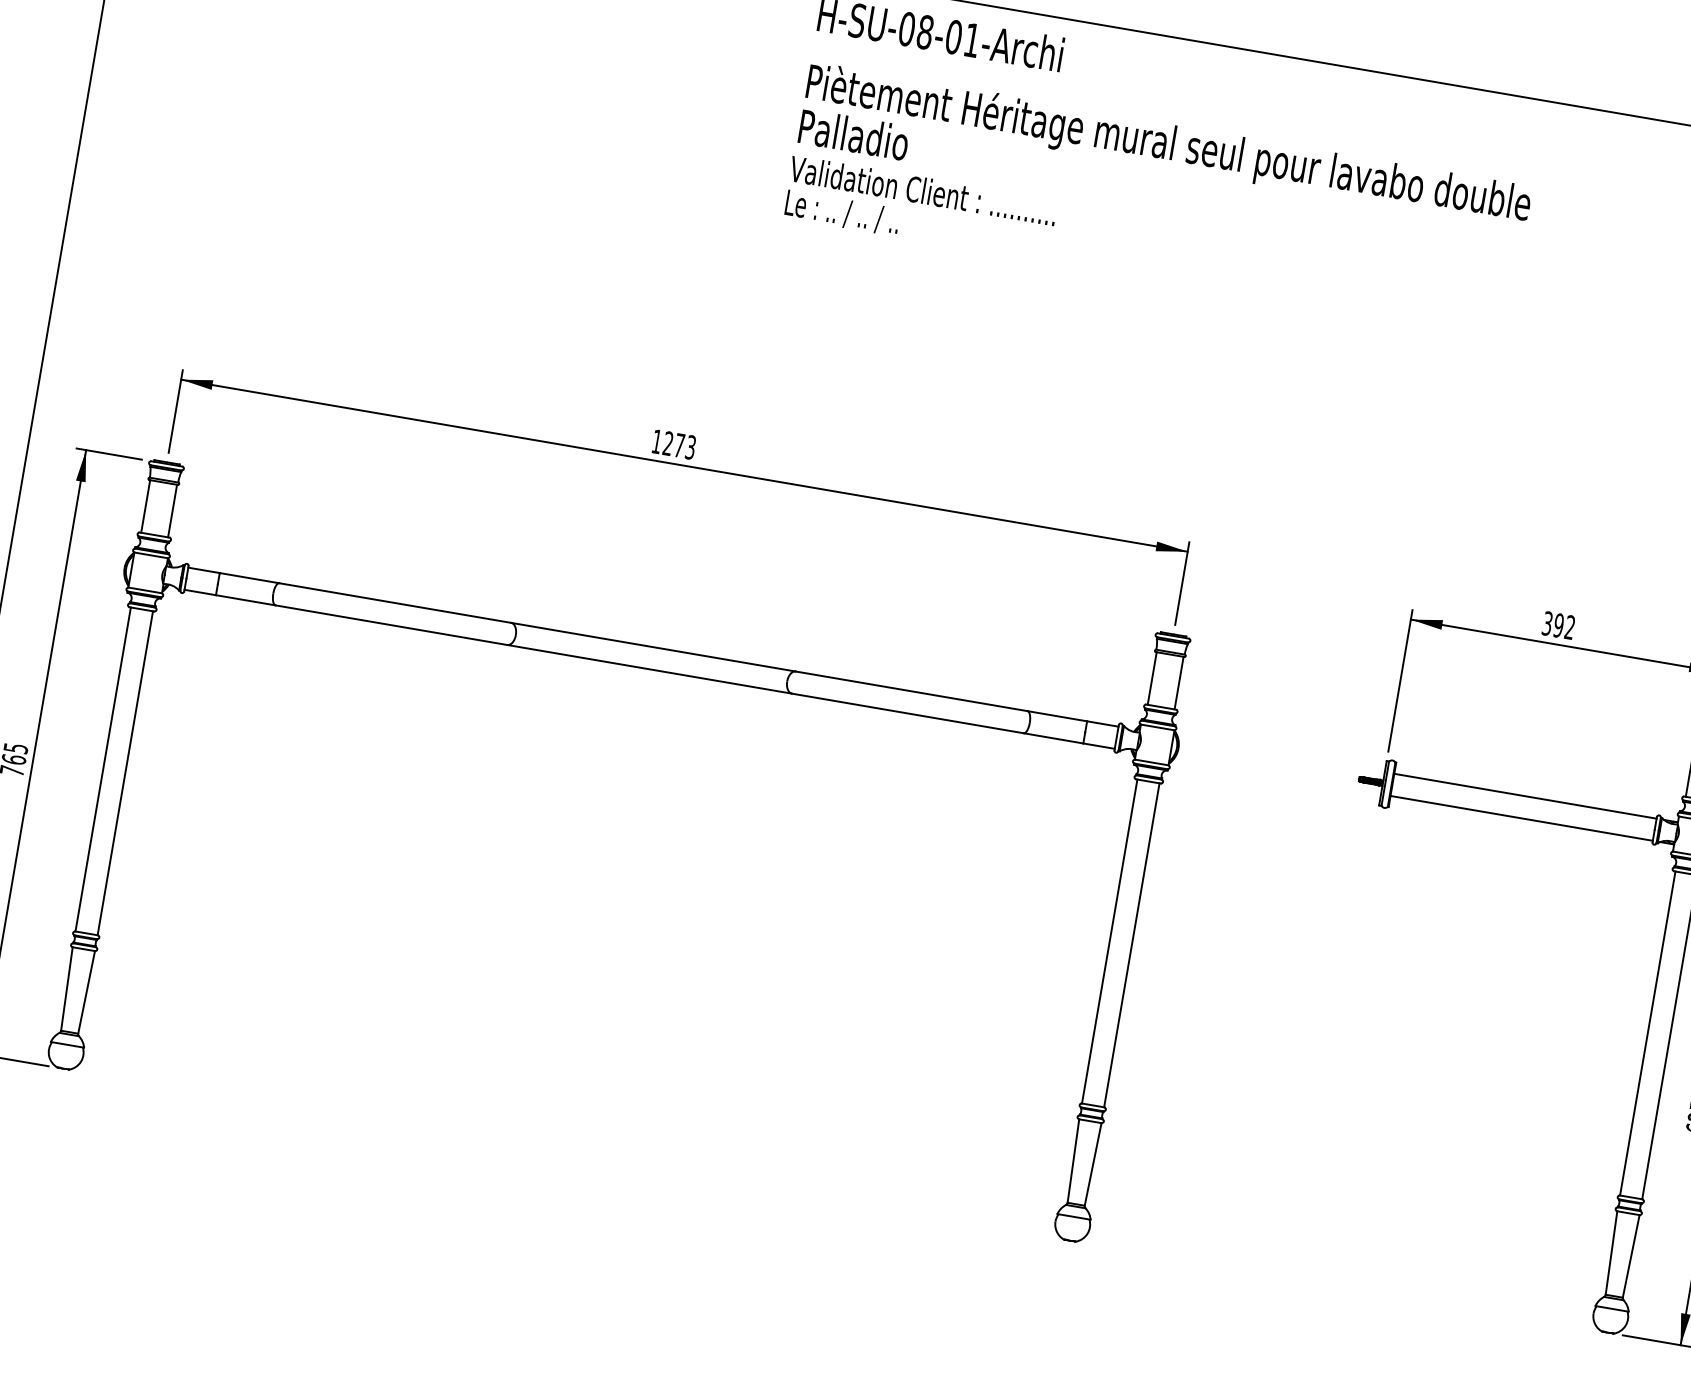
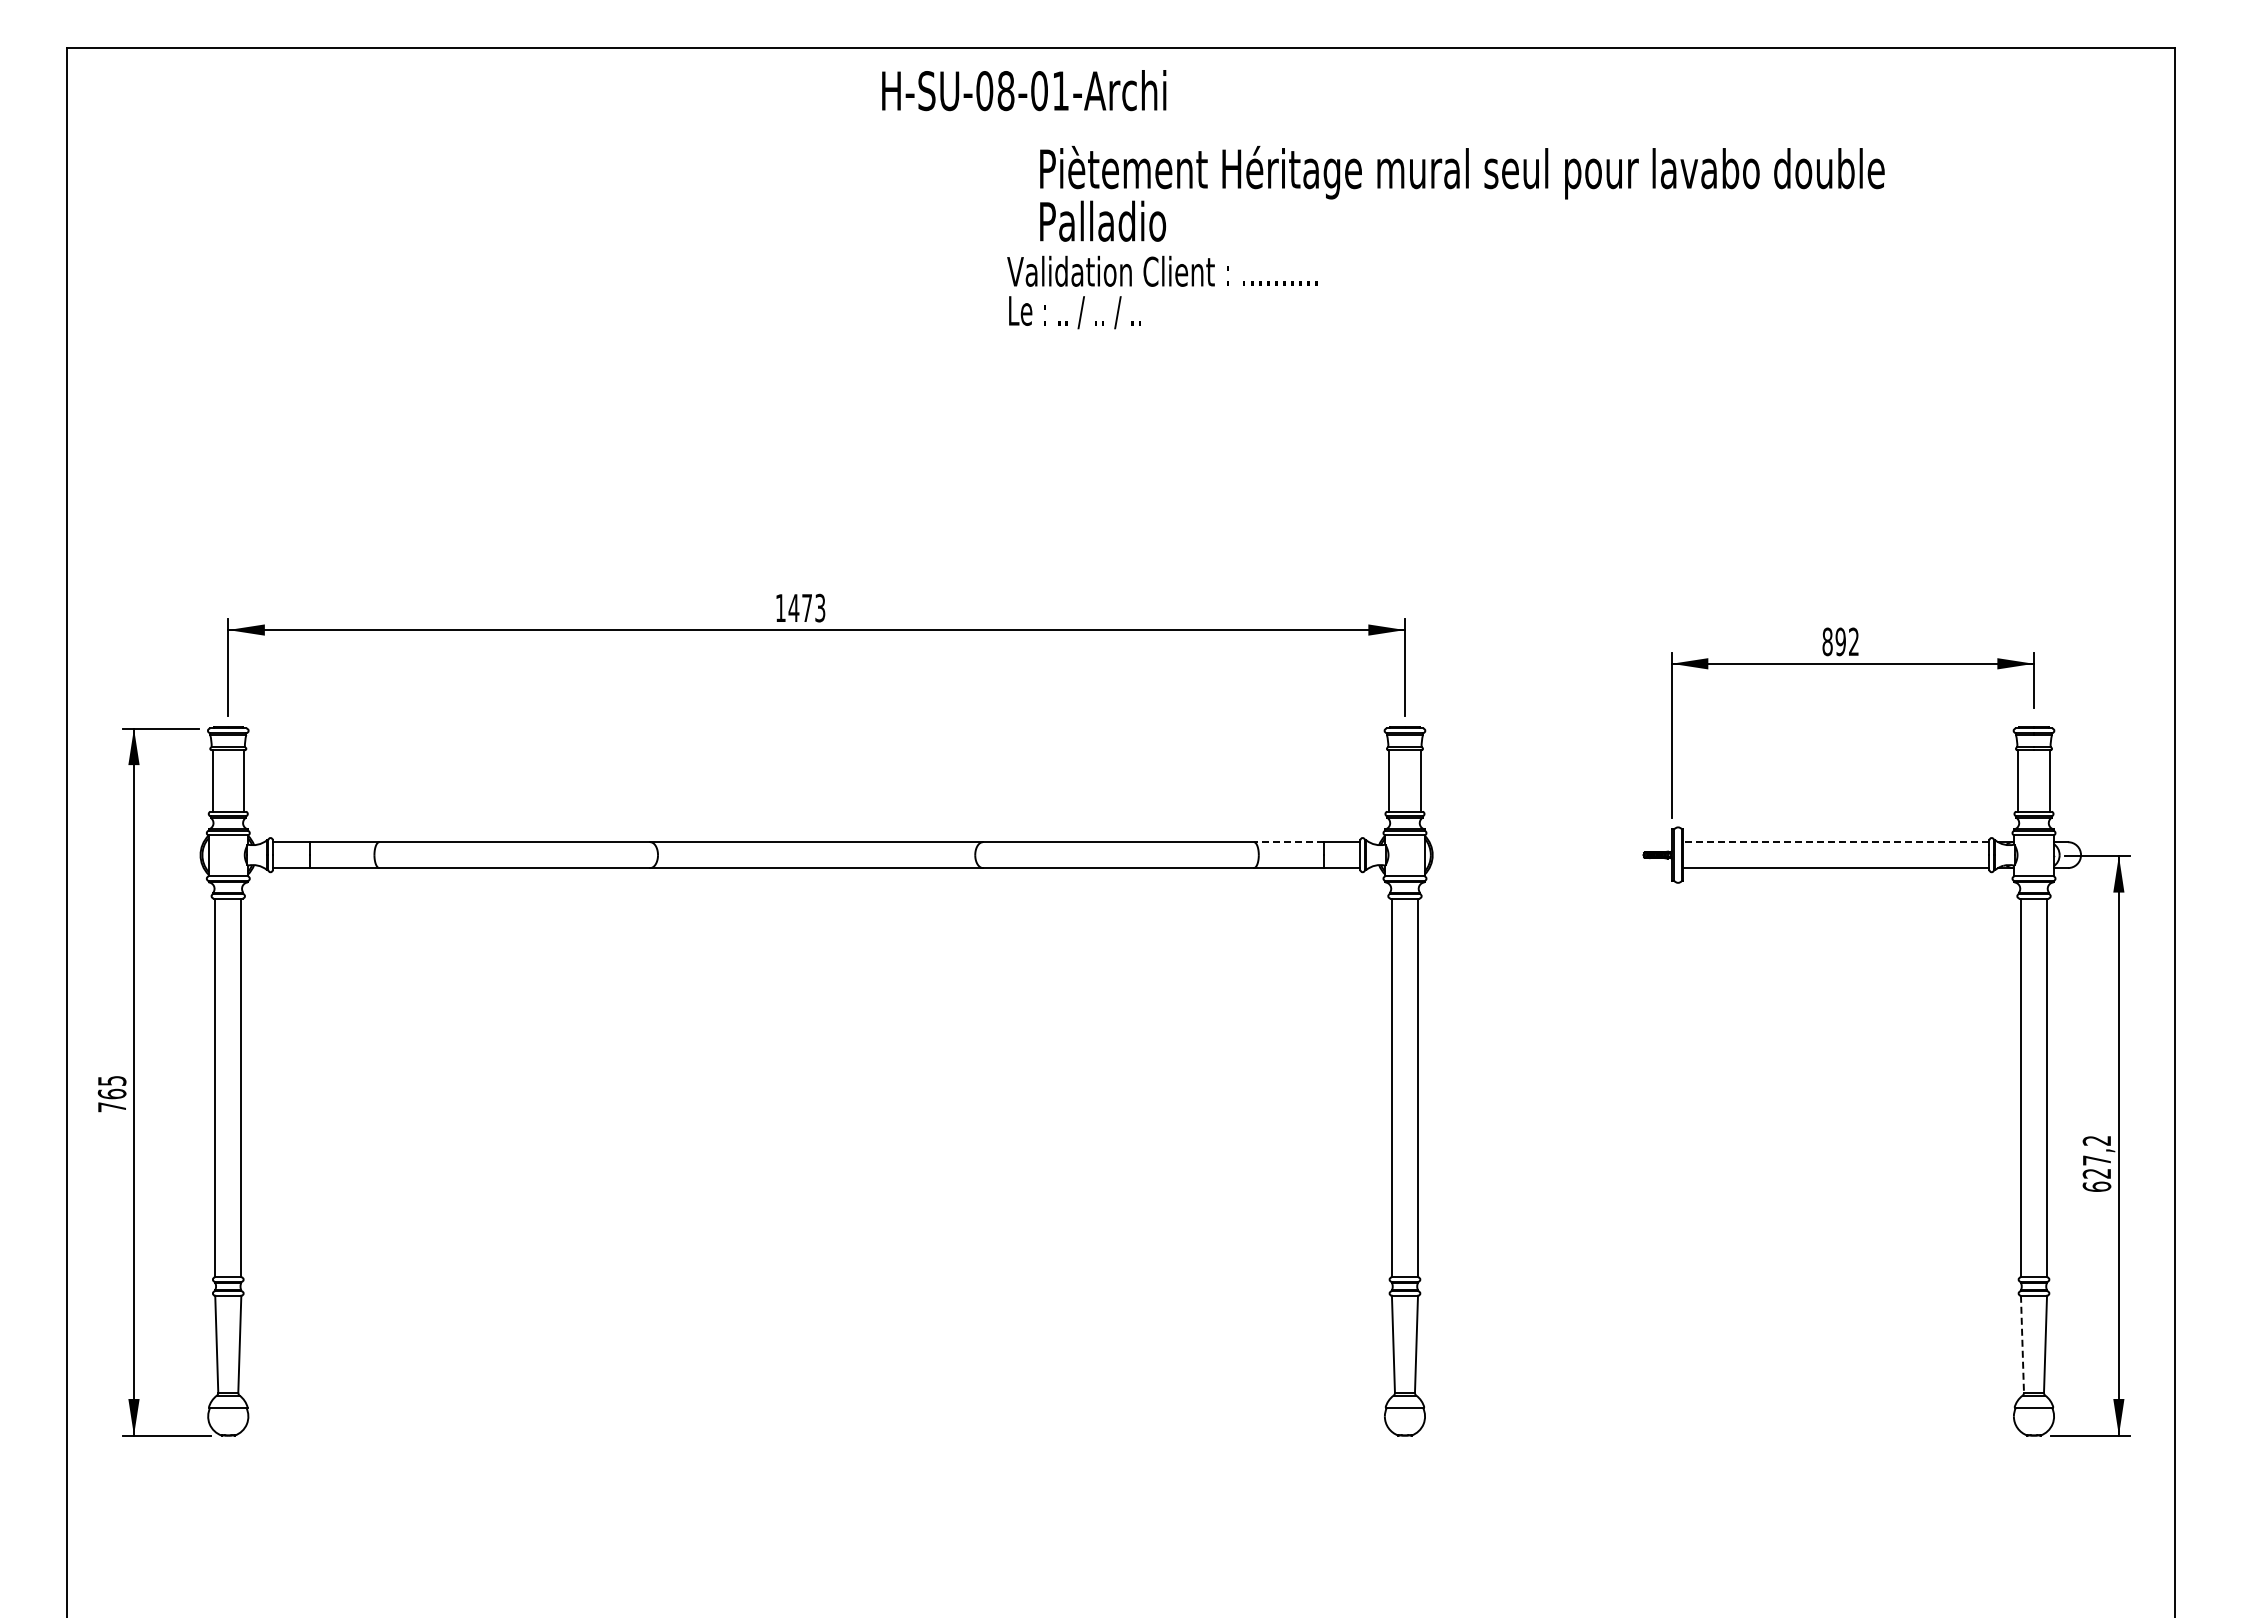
text: (1165, 163) -> (1462, 193), moved
text: (920, 208) -> (1162, 292), moved
text: (667, 443) -> (793, 607), 1273 -> 1473
text: (1547, 623) -> (1827, 641), 392 -> 892
line: (1057, 716) -> (1288, 842), solid -> dashed
line: (1524, 796) -> (1835, 842), solid -> dashed
line: (1611, 1253) -> (2022, 1344), solid -> dashed

